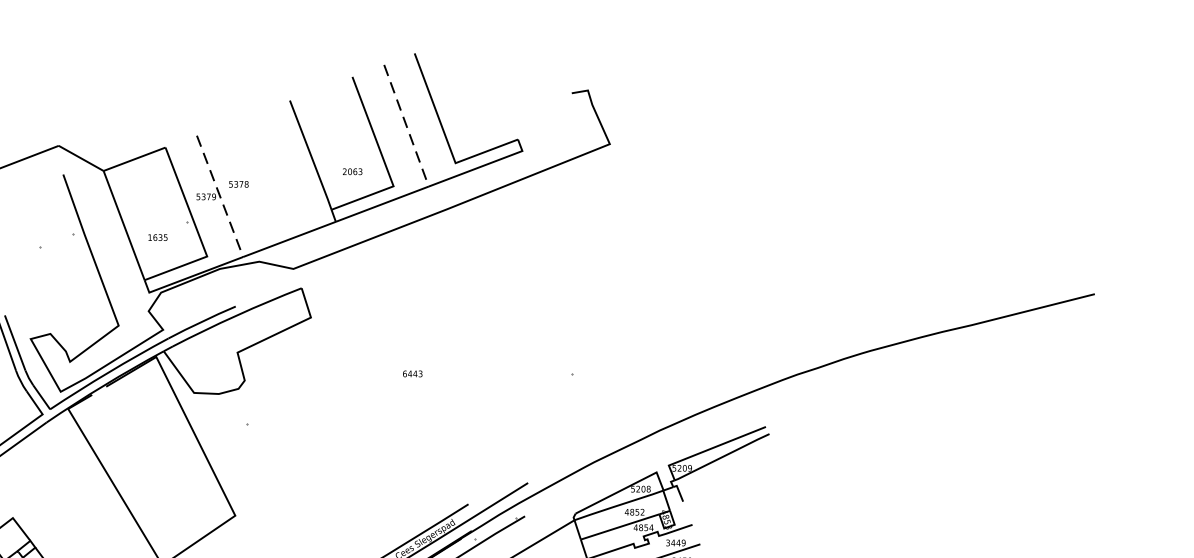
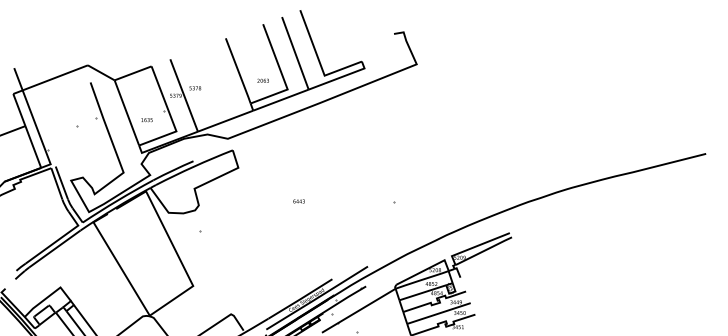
line: (406, 125) -> (295, 53), dashed -> solid
line: (220, 196) -> (184, 95), dashed -> solid

